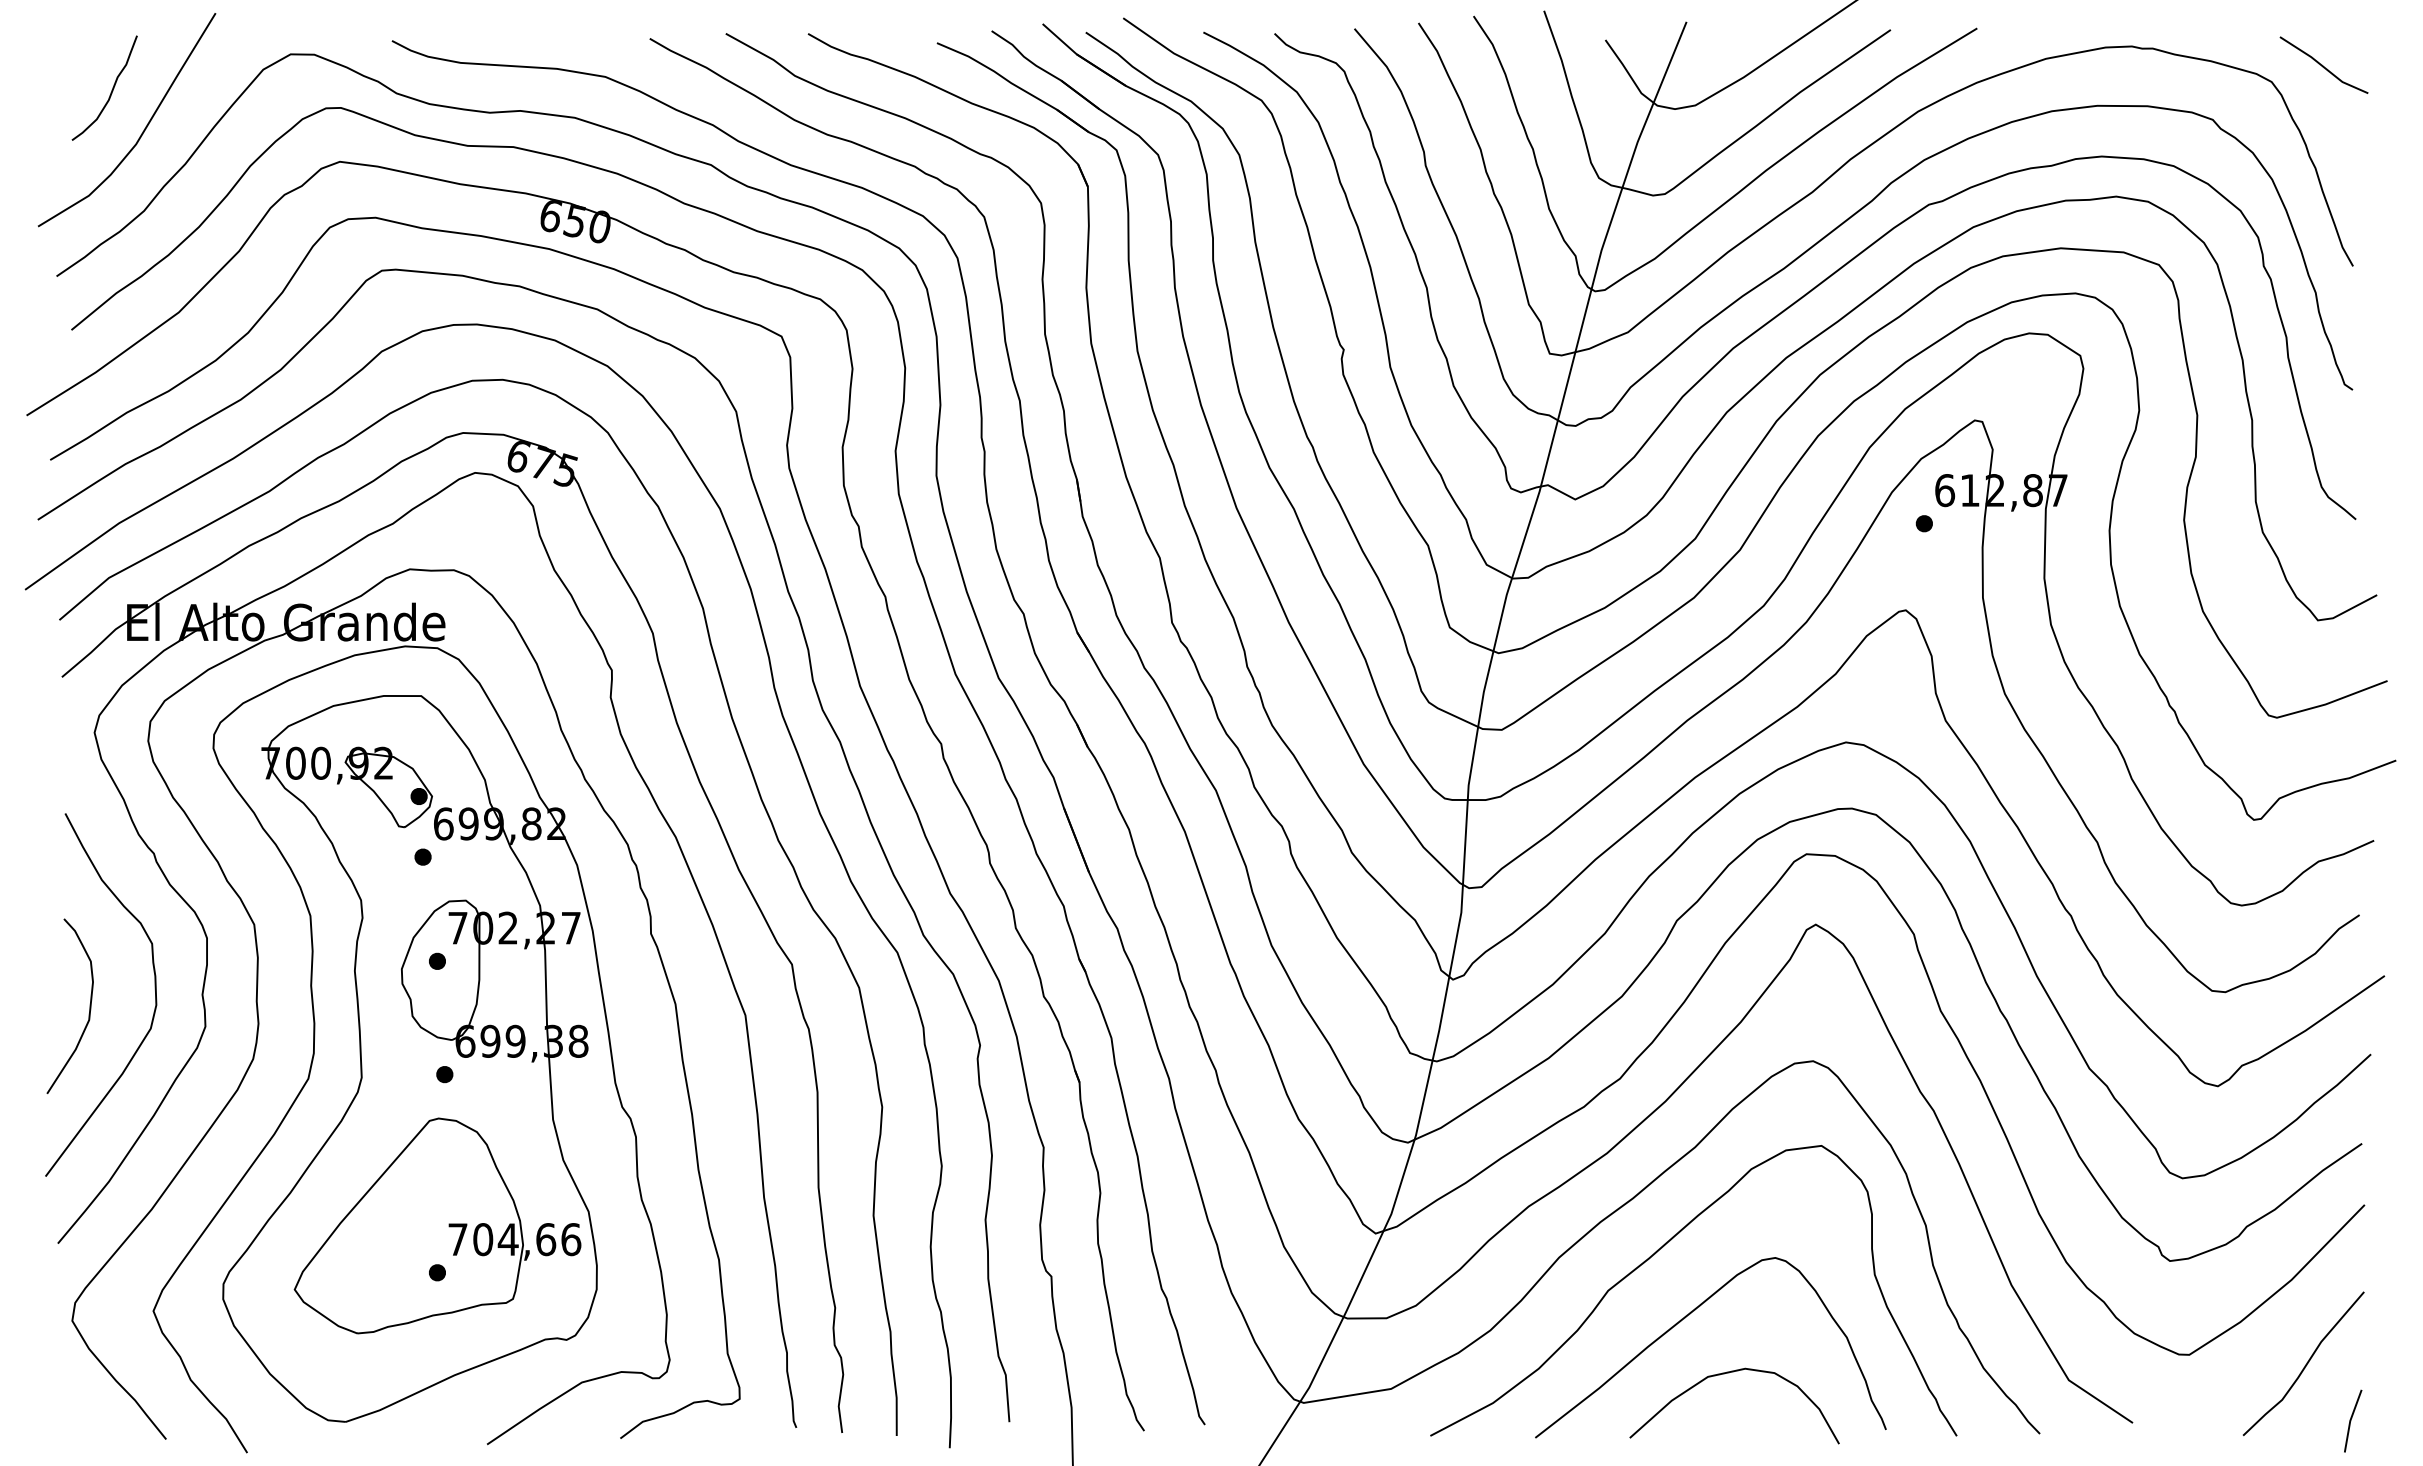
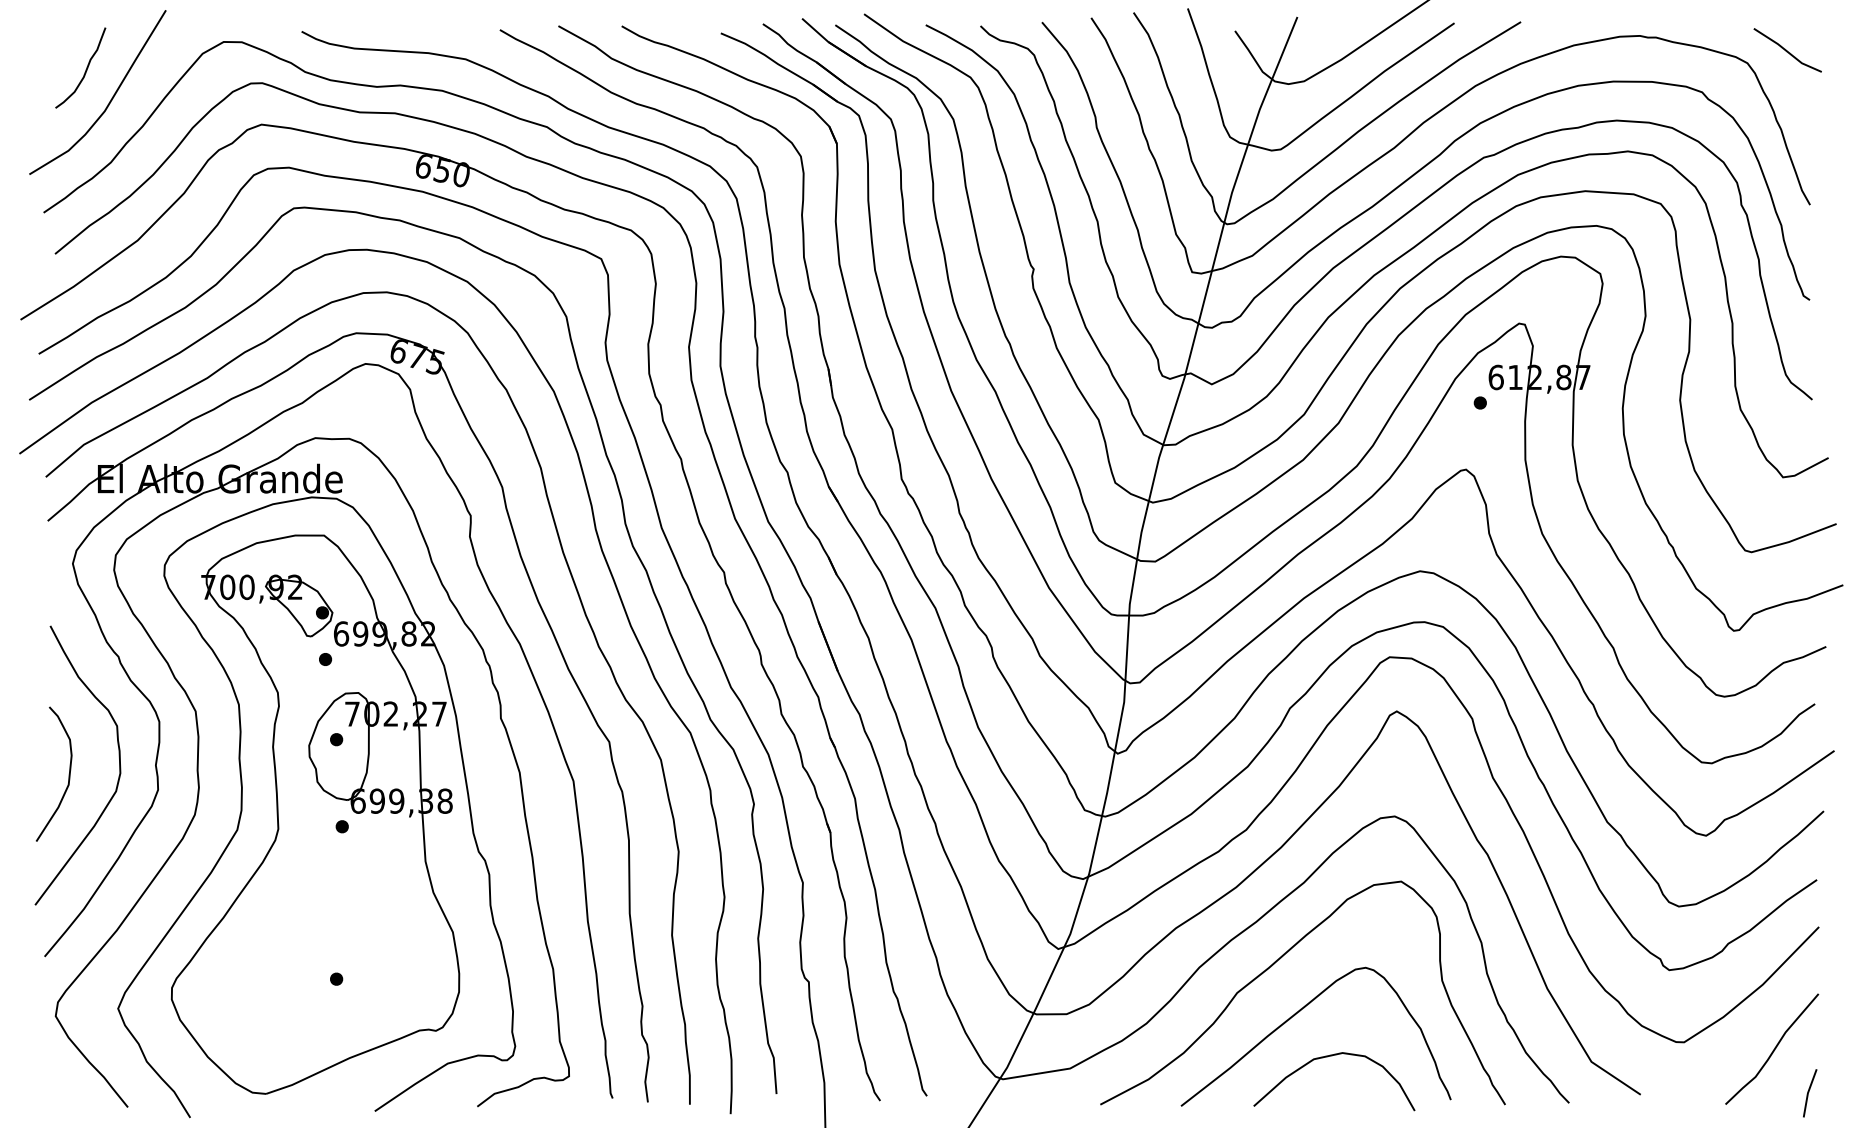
part: (437, 1225) -> (336, 942), removed

